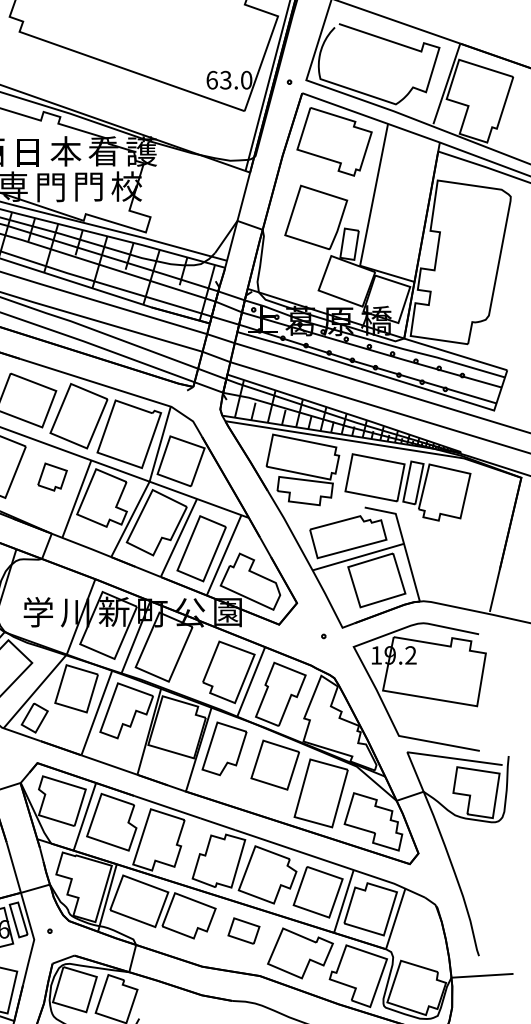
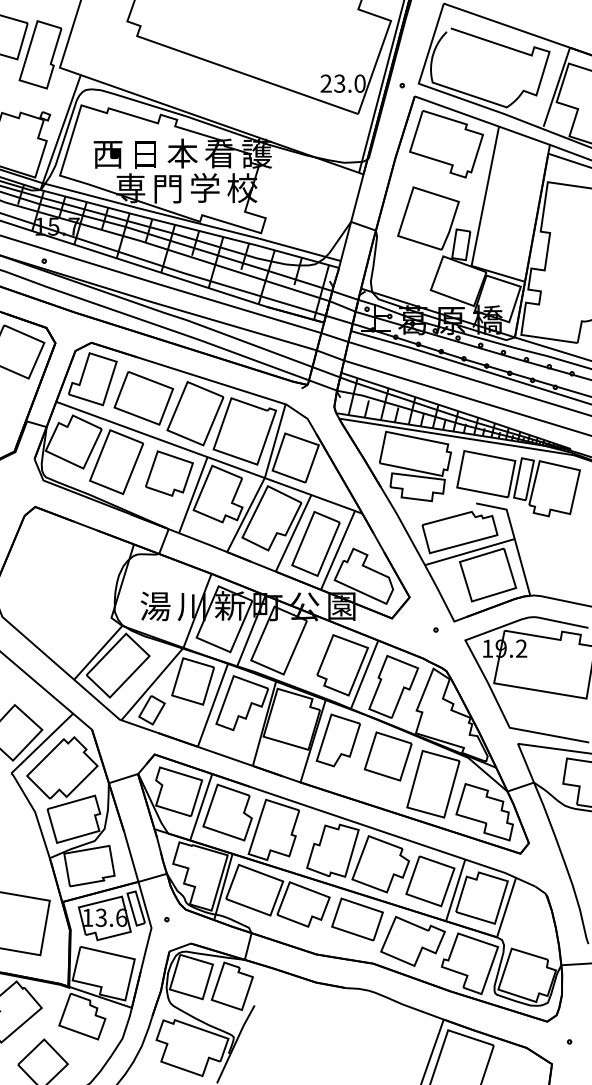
text: (211, 80) -> (325, 83), 63.0 -> 23.0
text: (88, 185) -> (204, 187), 門 -> 学
part: (52, 477) -> (169, 473), size x1.67
text: (38, 612) -> (155, 606), 学 -> 湯
part: (243, 931) -> (357, 919), size x1.67

